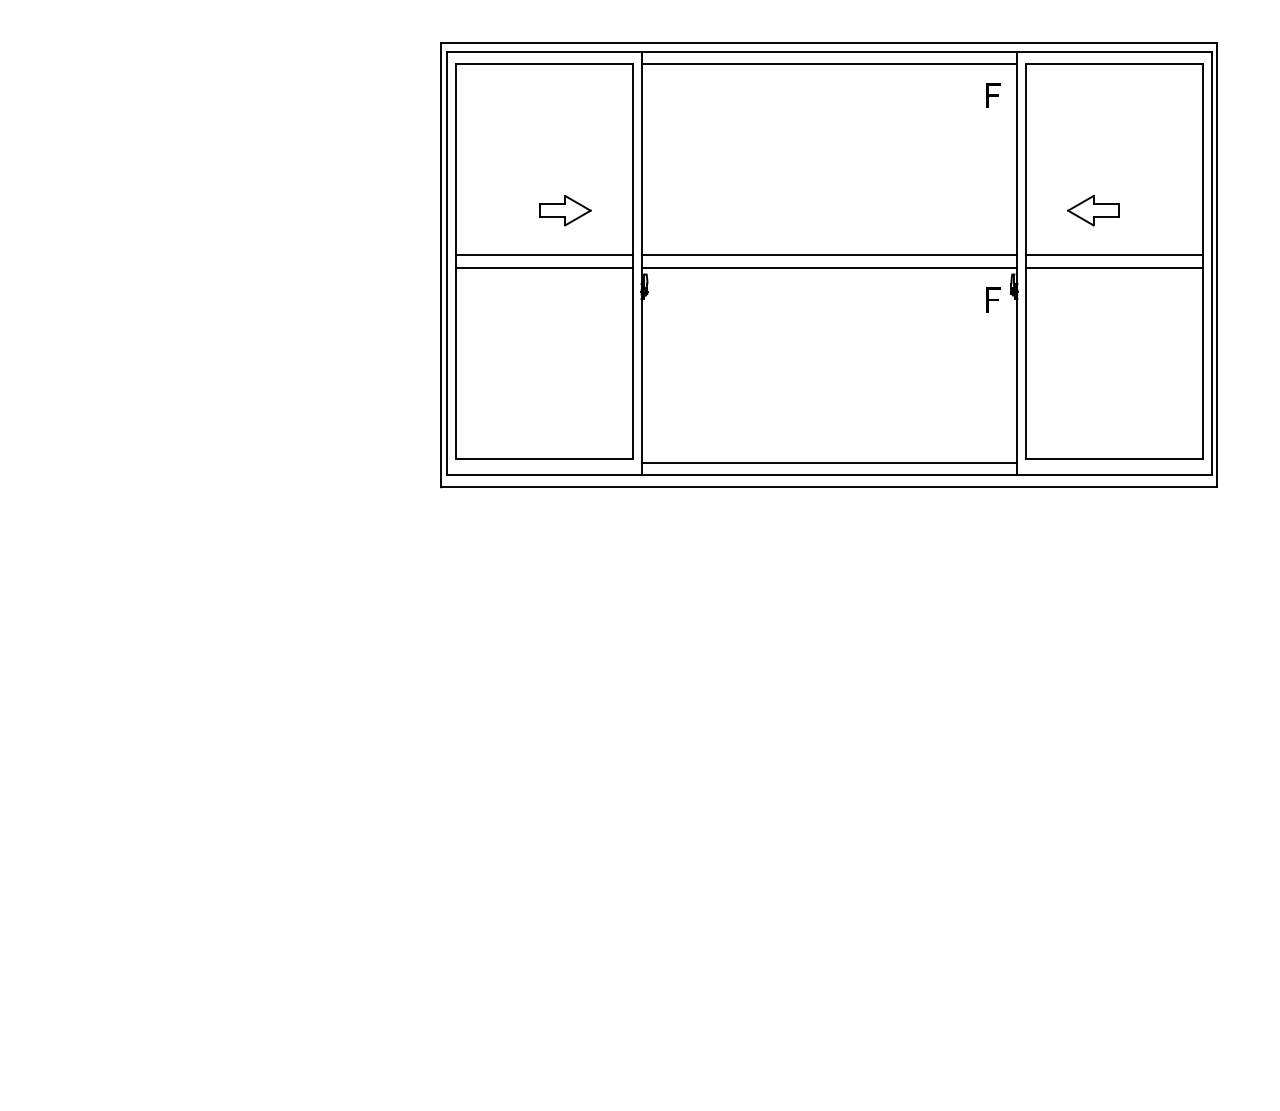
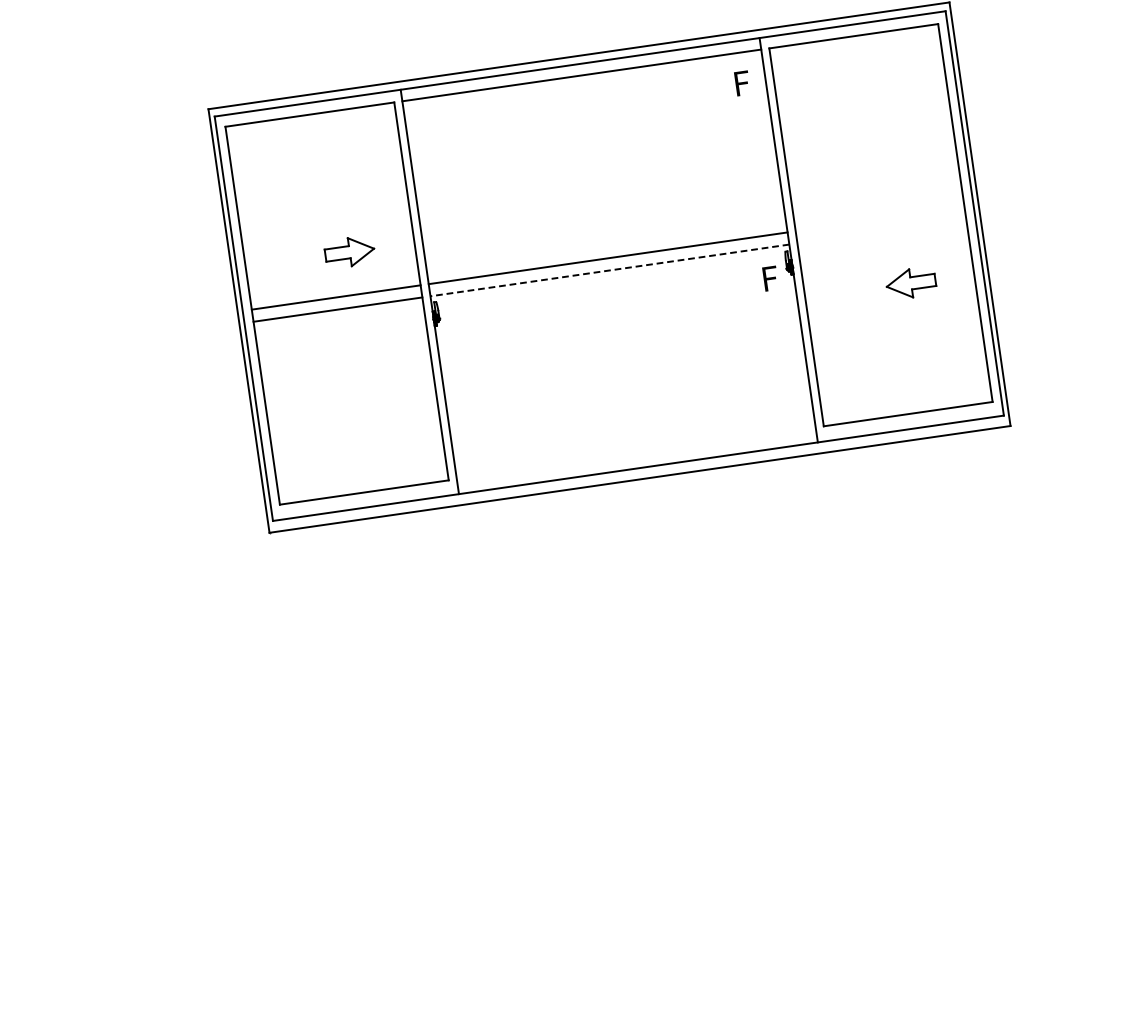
part: (1093, 210) -> (911, 283), moved
line: (1113, 255) -> (879, 219), removed
line: (829, 267) -> (609, 270), solid -> dashed
line: (1113, 267) -> (881, 230), removed
line: (829, 462) -> (636, 456), removed

